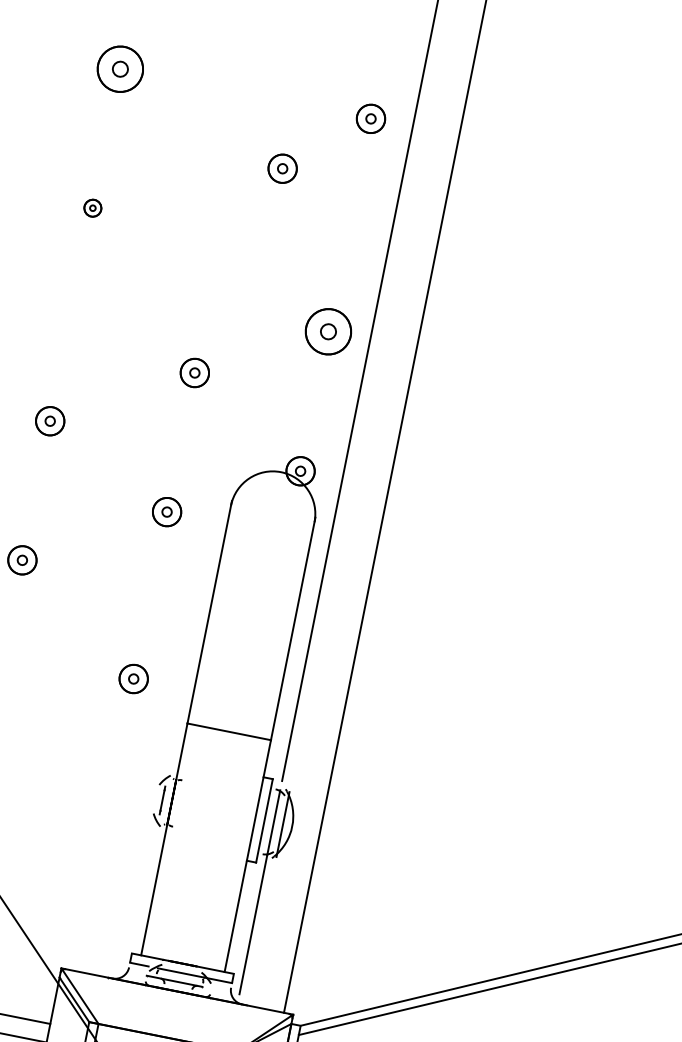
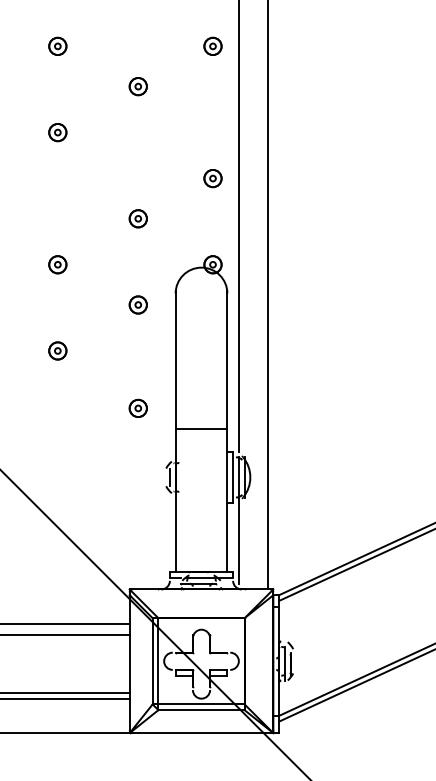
part: (120, 67) -> (57, 45), size x0.62
part: (281, 168) -> (137, 86), moved
part: (92, 207) -> (57, 132), size x1.67
part: (327, 331) -> (212, 178), size x0.62

